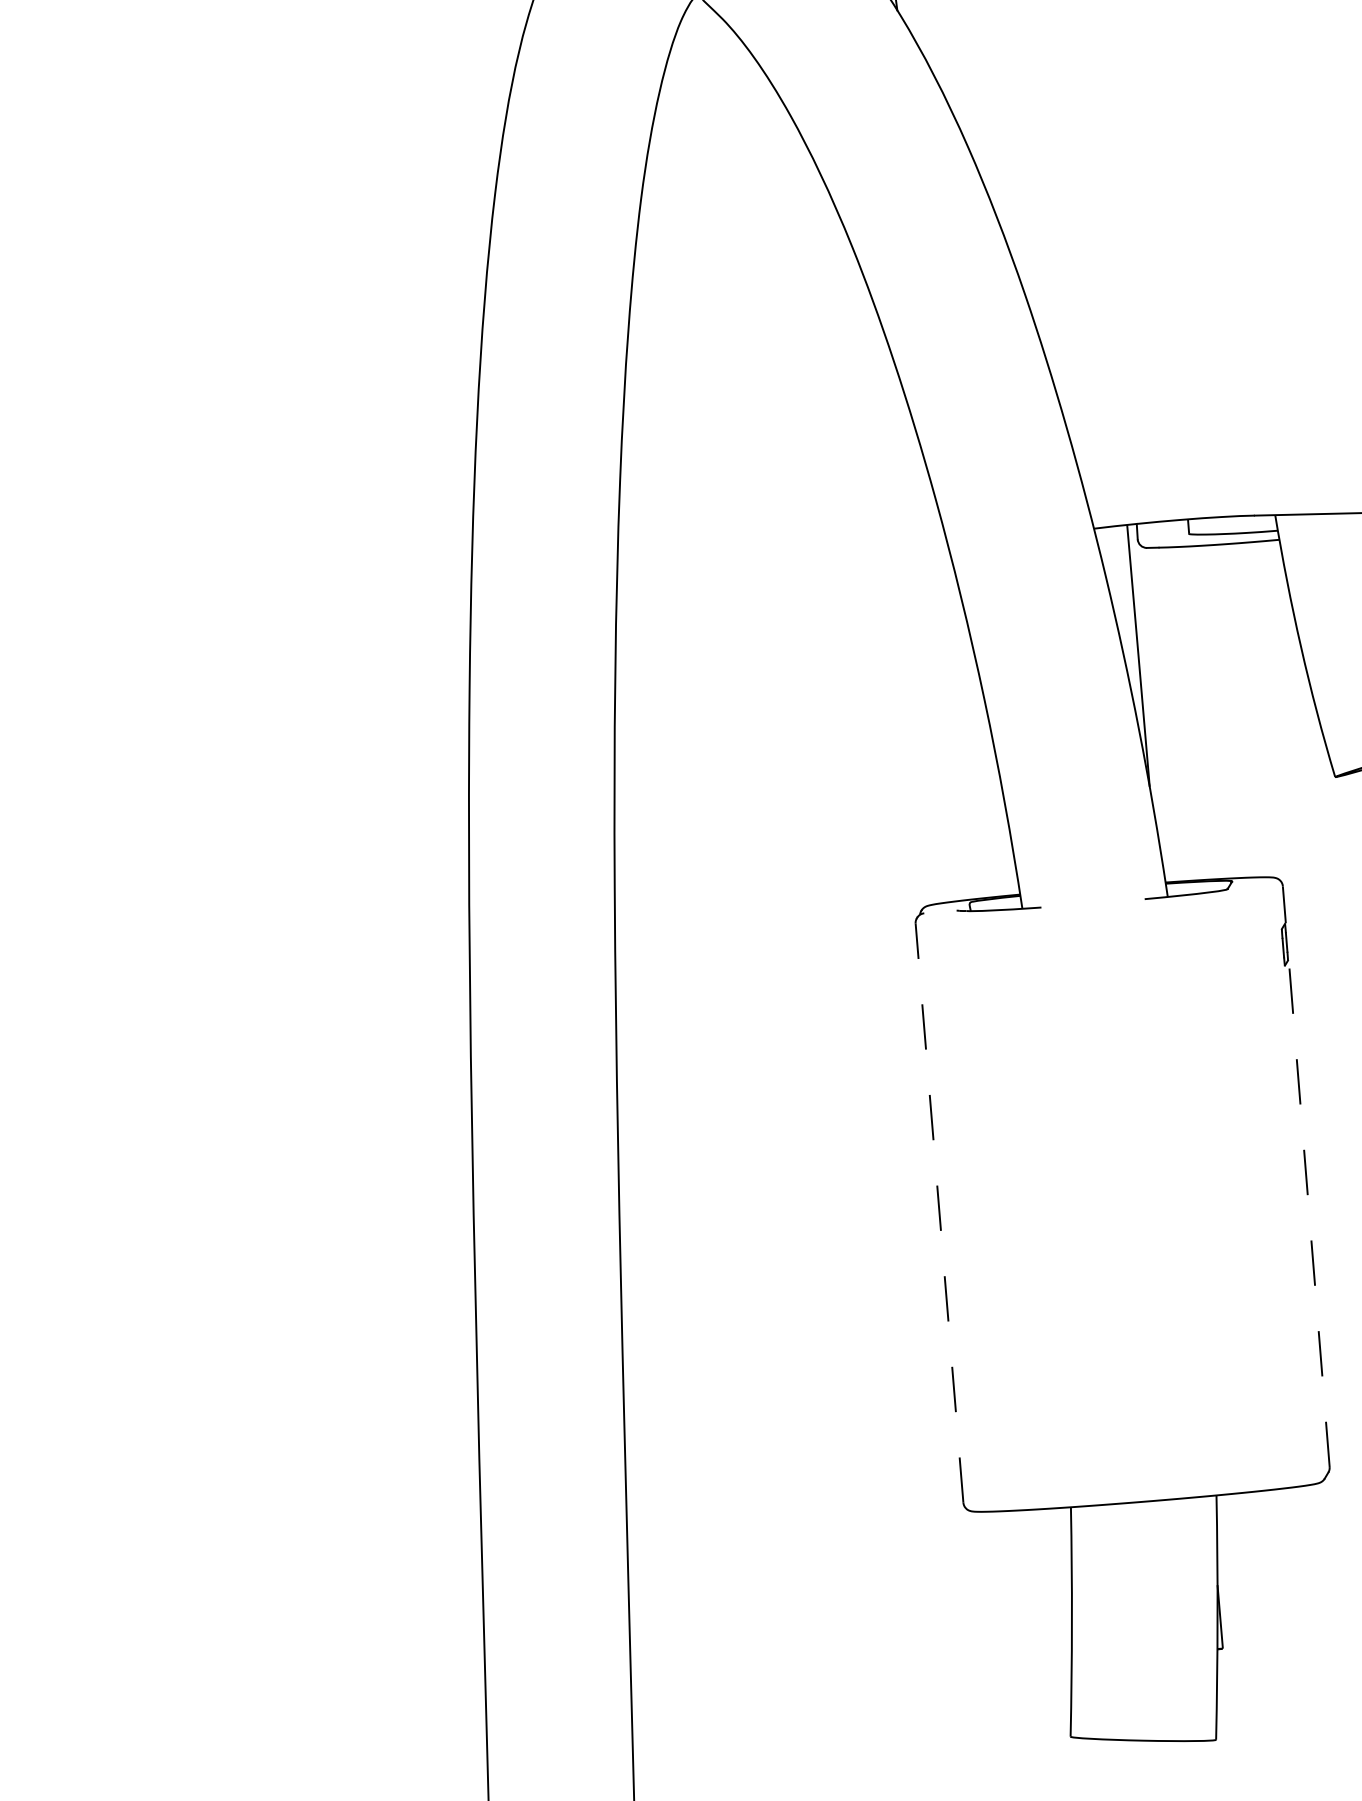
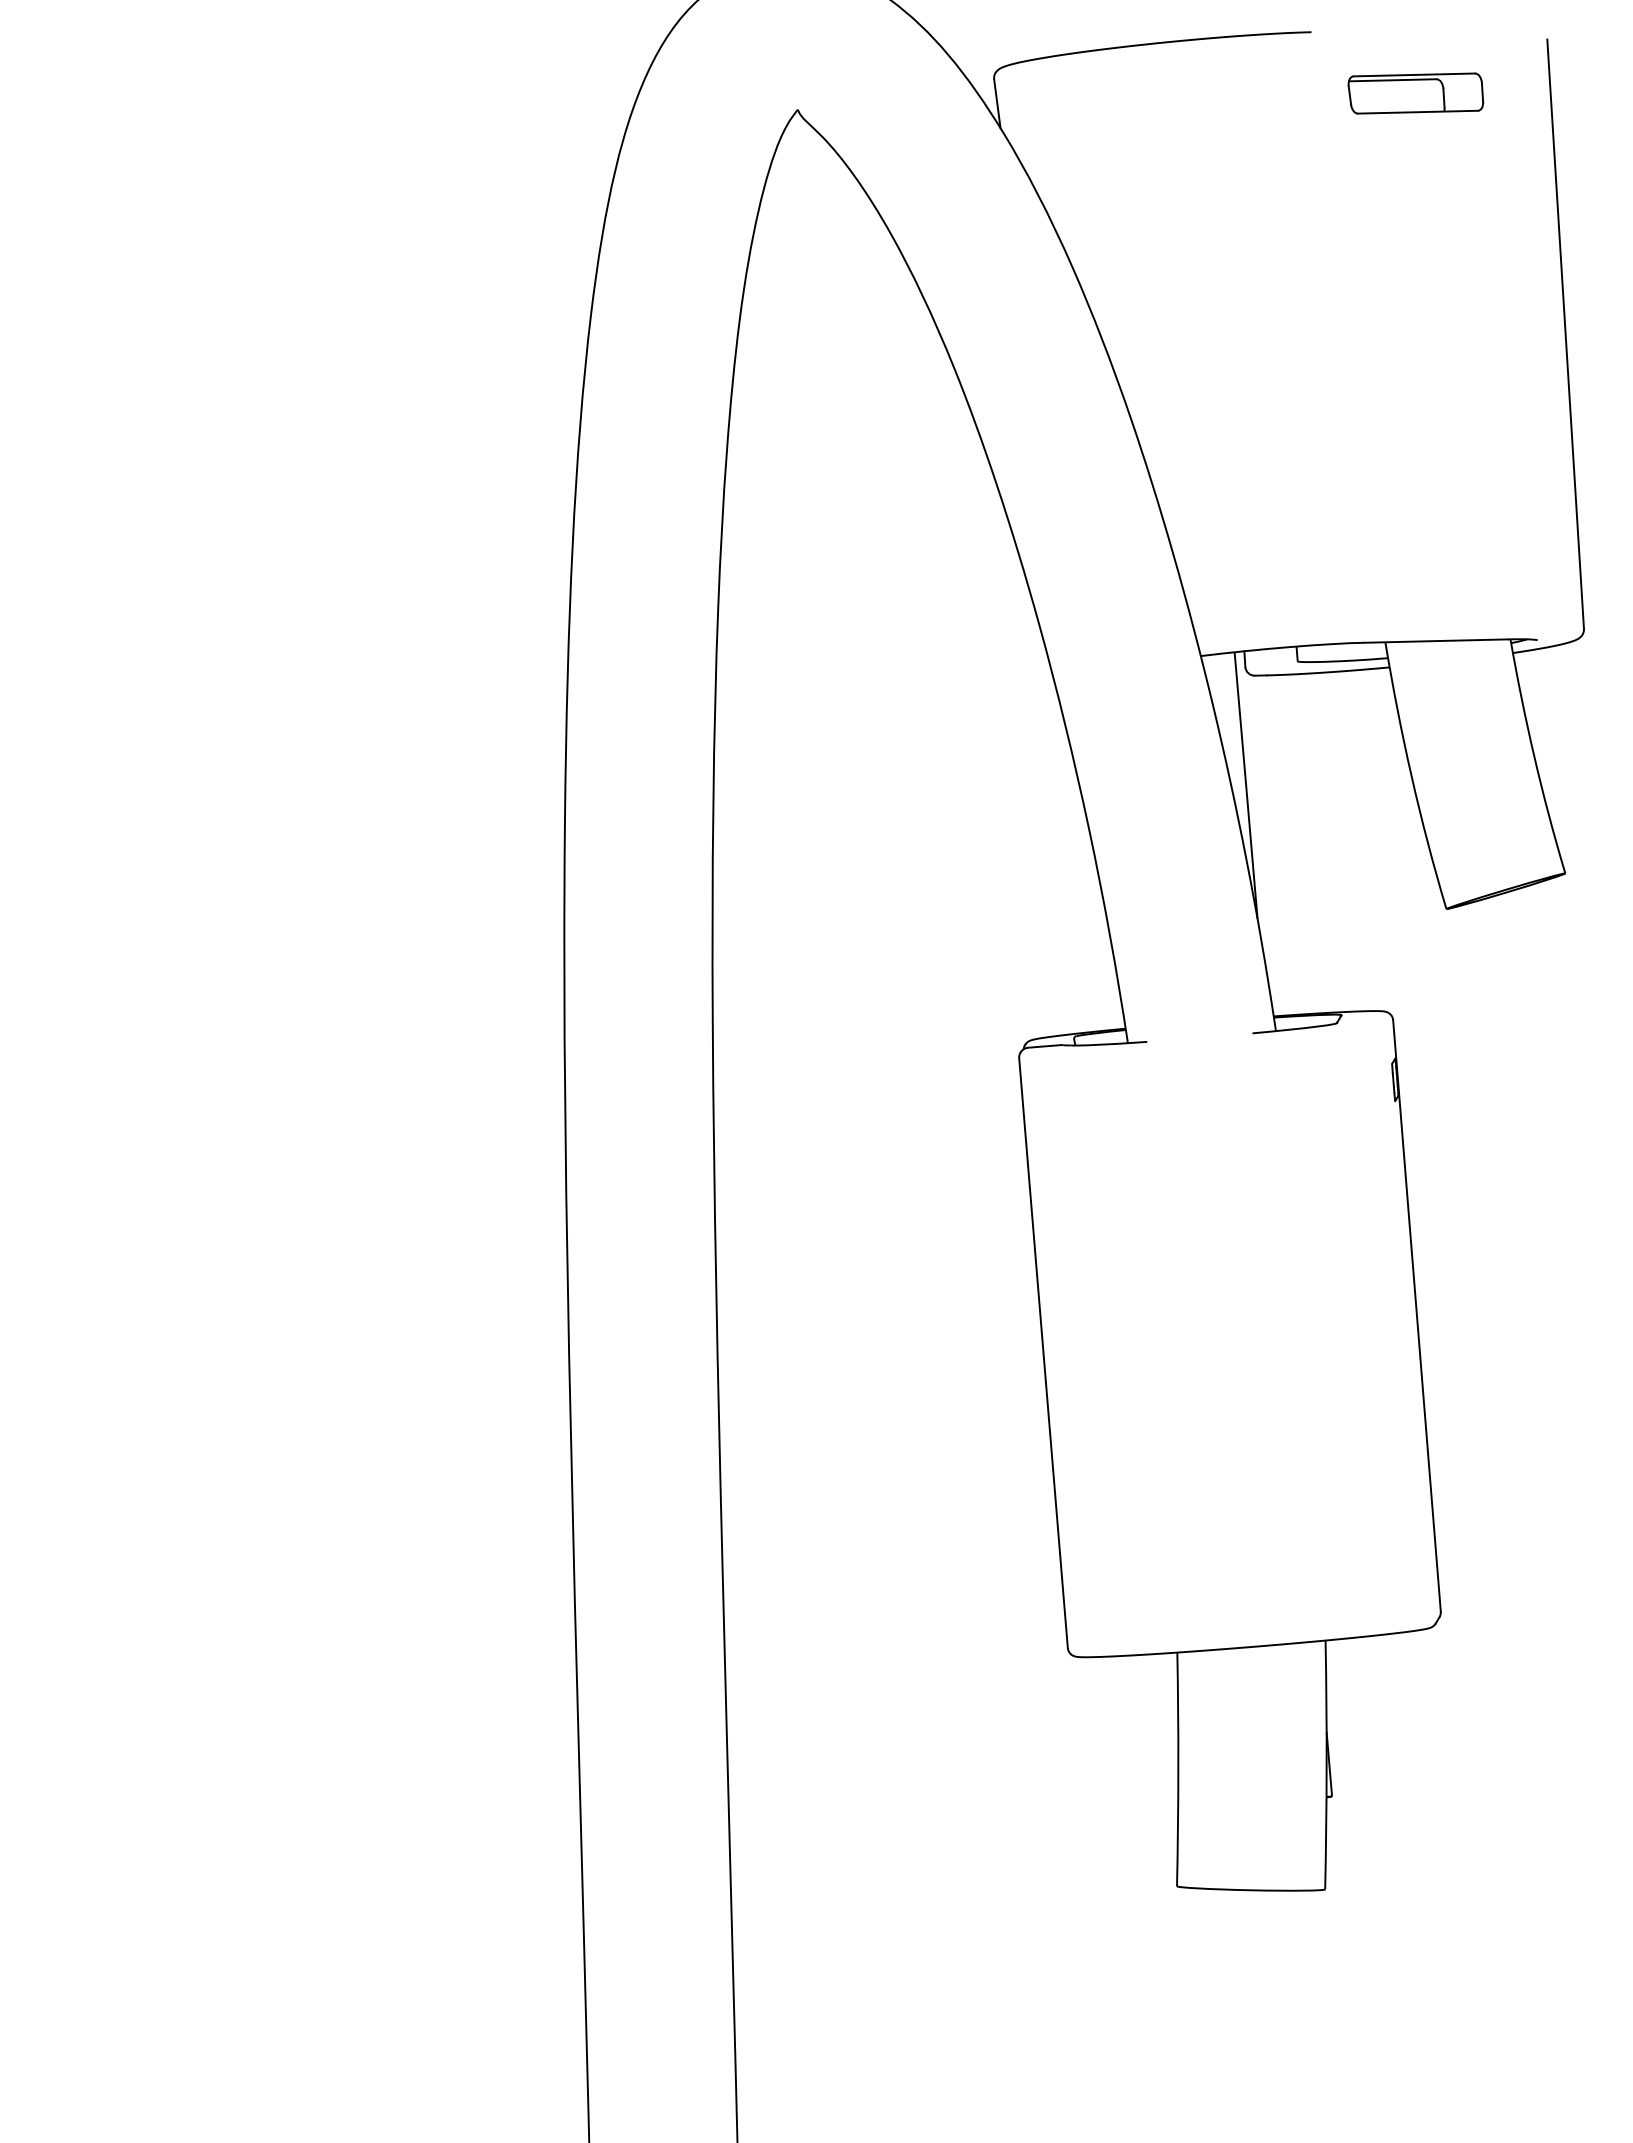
line: (940, 912) -> (1044, 1046), added
line: (1305, 1177) -> (1416, 1316), dashed -> solid
line: (939, 1213) -> (1043, 1353), dashed -> solid

